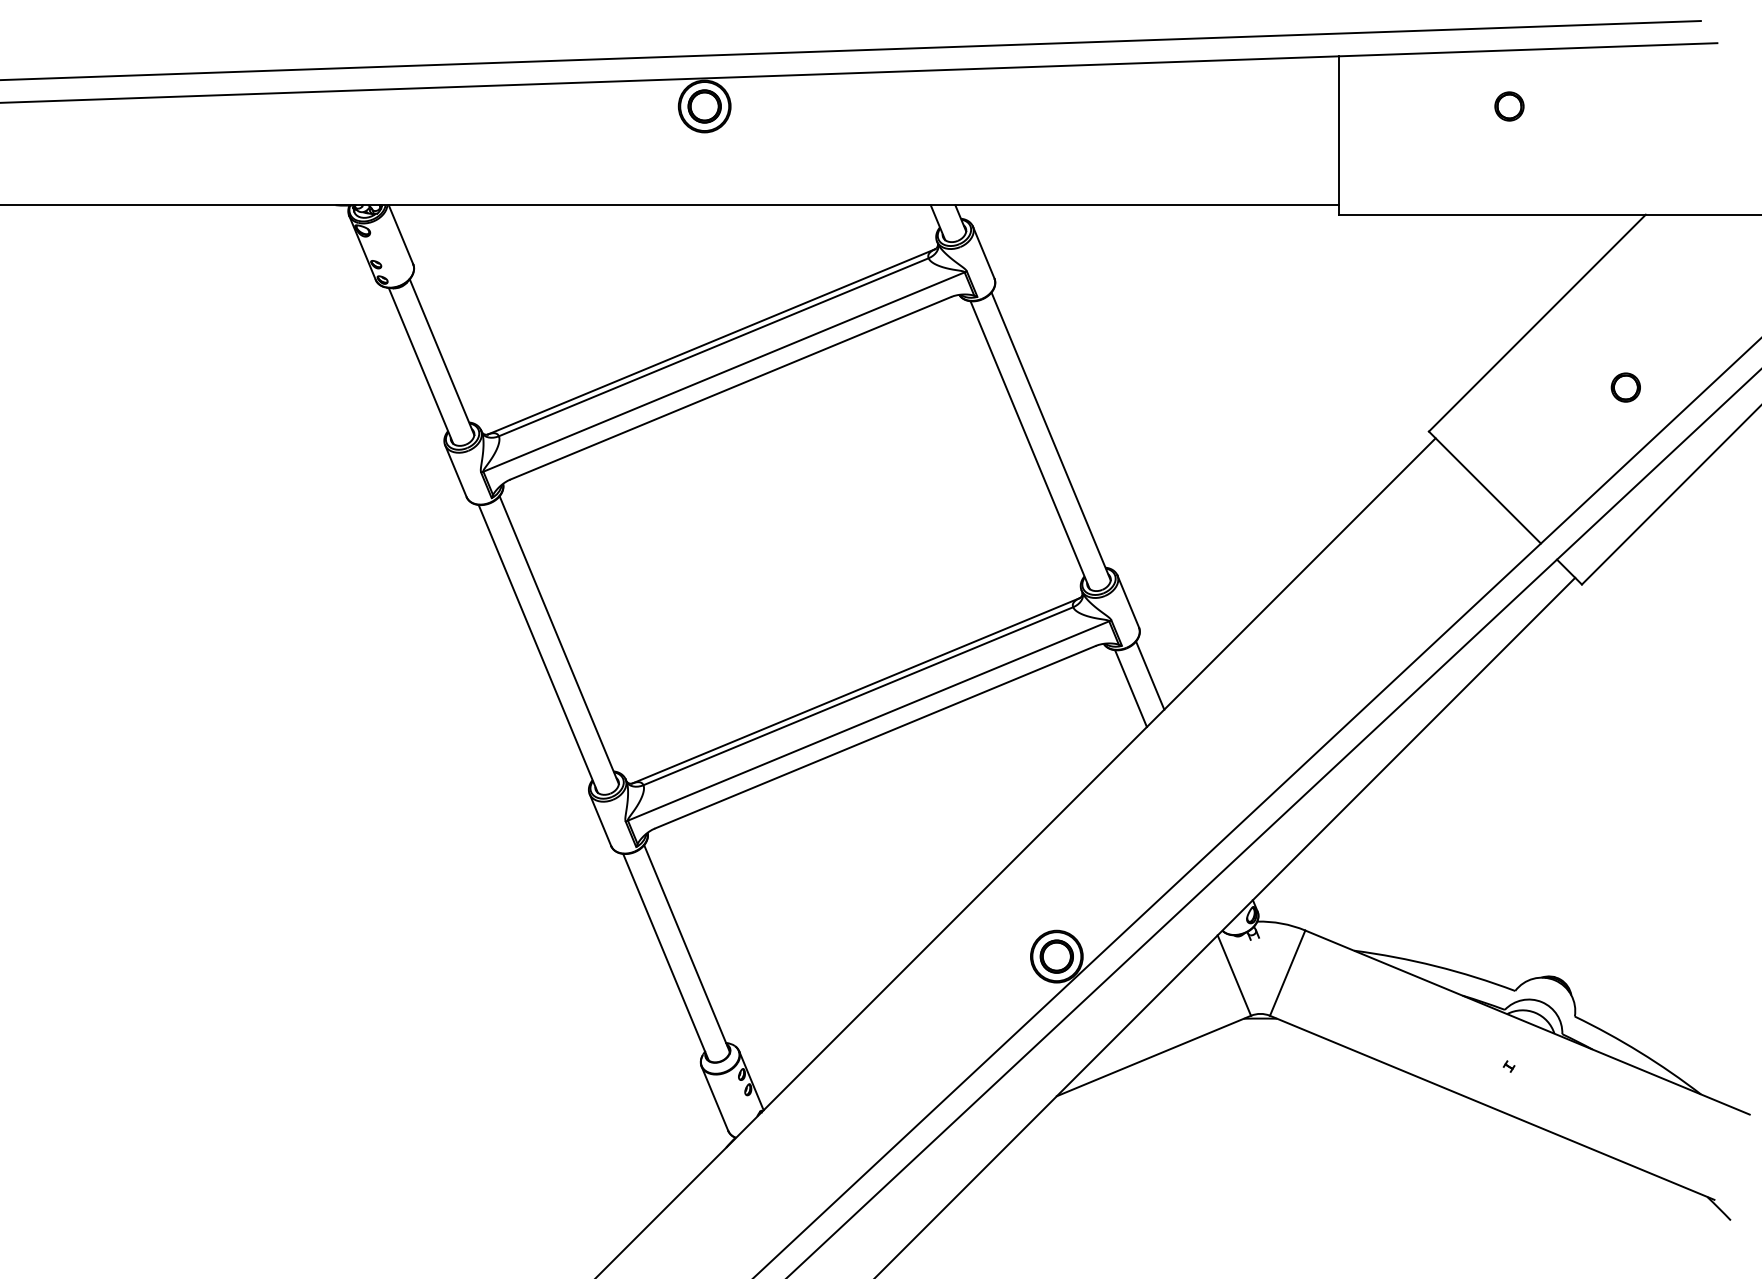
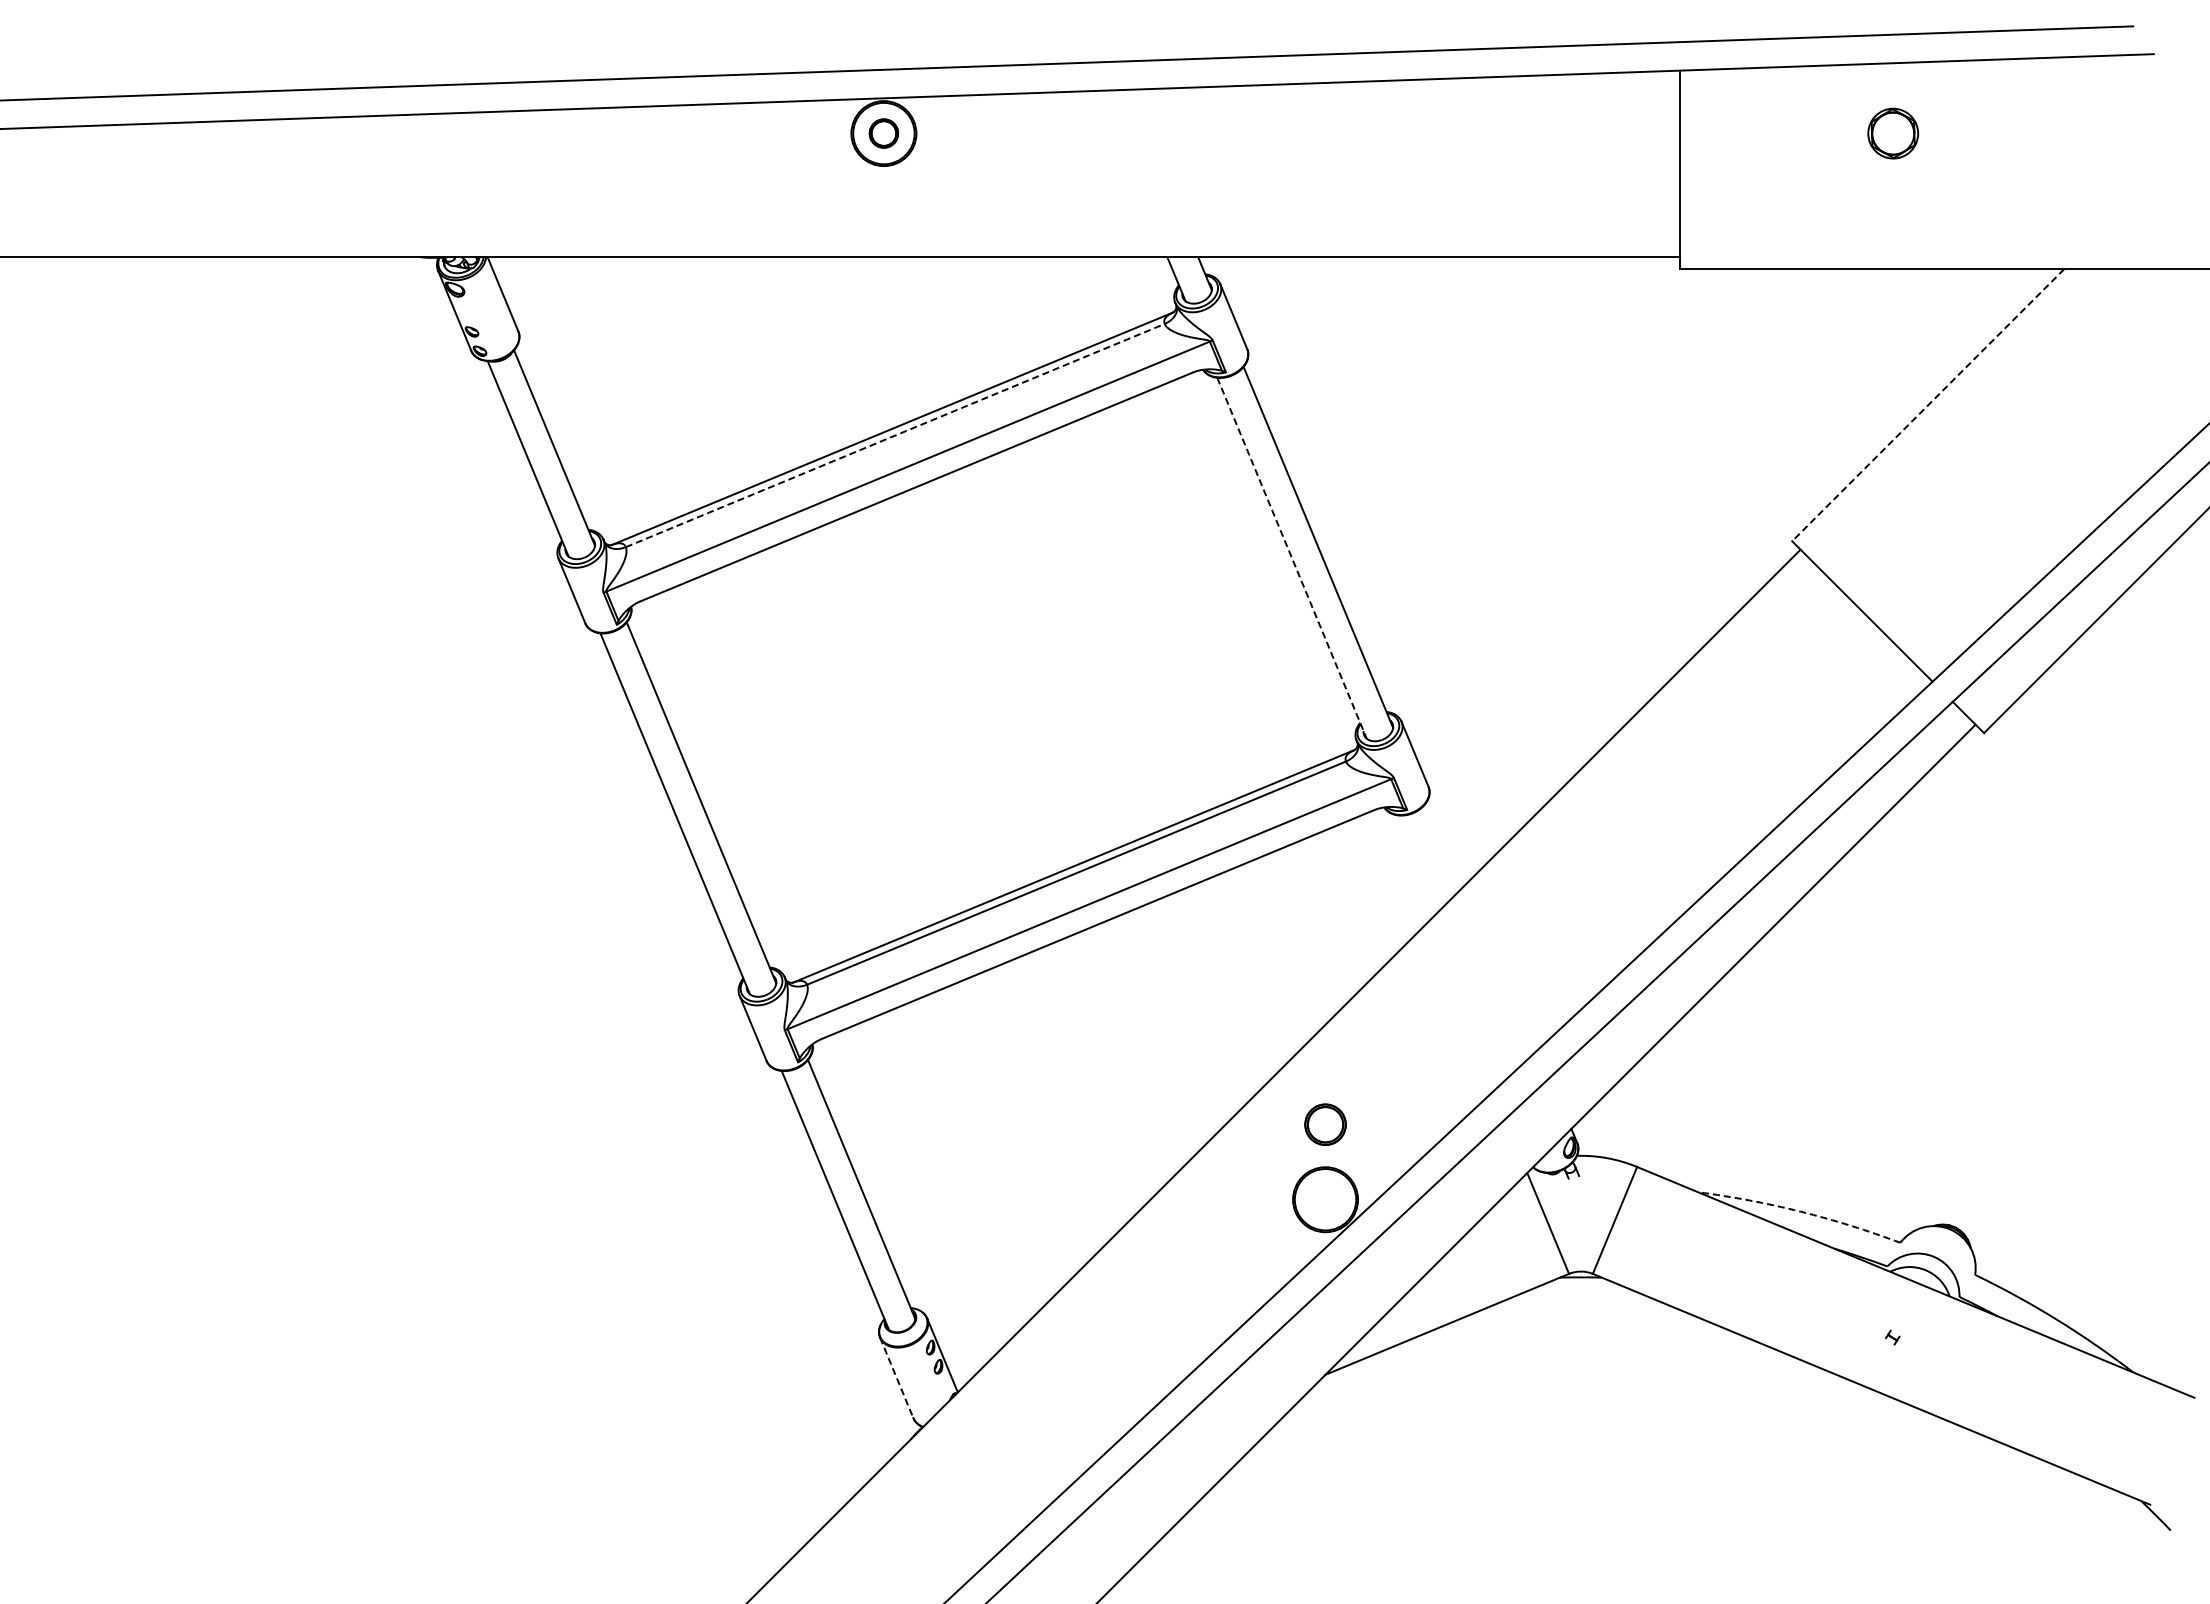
part: (704, 106) -> (883, 133), size x0.7
part: (1508, 106) -> (1892, 133), size x1.4
line: (1536, 323) -> (1927, 405), solid -> dashed
line: (713, 347) -> (895, 435), solid -> dashed
part: (1625, 387) -> (2038, 485), removed
line: (1030, 445) -> (1292, 558), solid -> dashed
line: (1150, 675) -> (1442, 847), removed
line: (1130, 688) -> (1418, 863), removed
part: (1056, 956) -> (1325, 1124), moved
arc: (1435, 966) -> (1800, 1211), solid -> dashed
line: (714, 1099) -> (896, 1378), solid -> dashed

